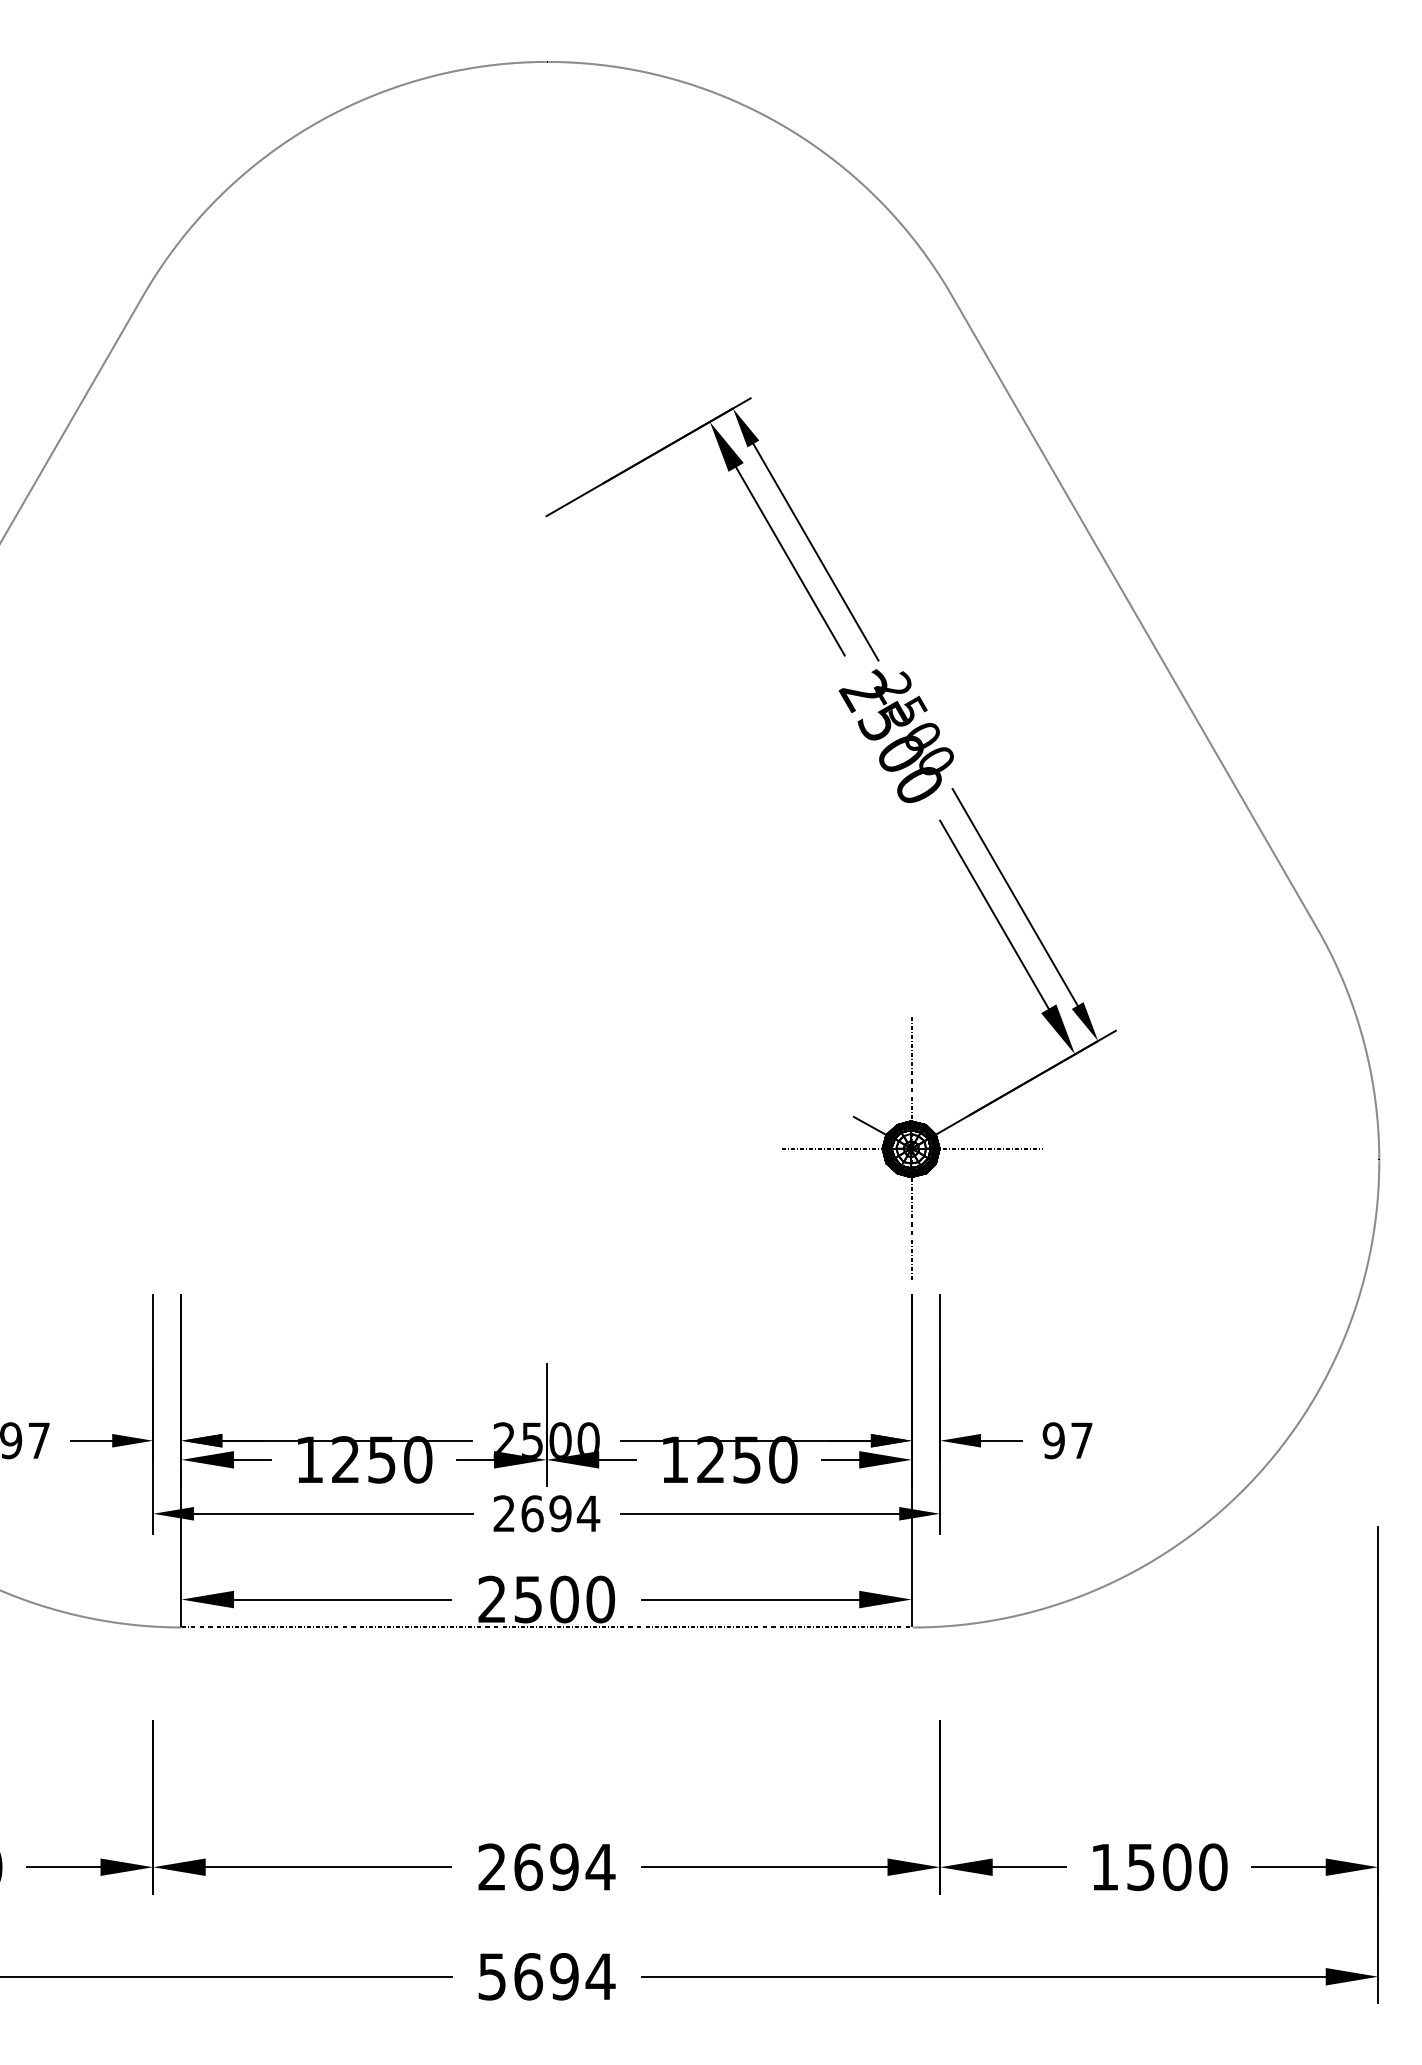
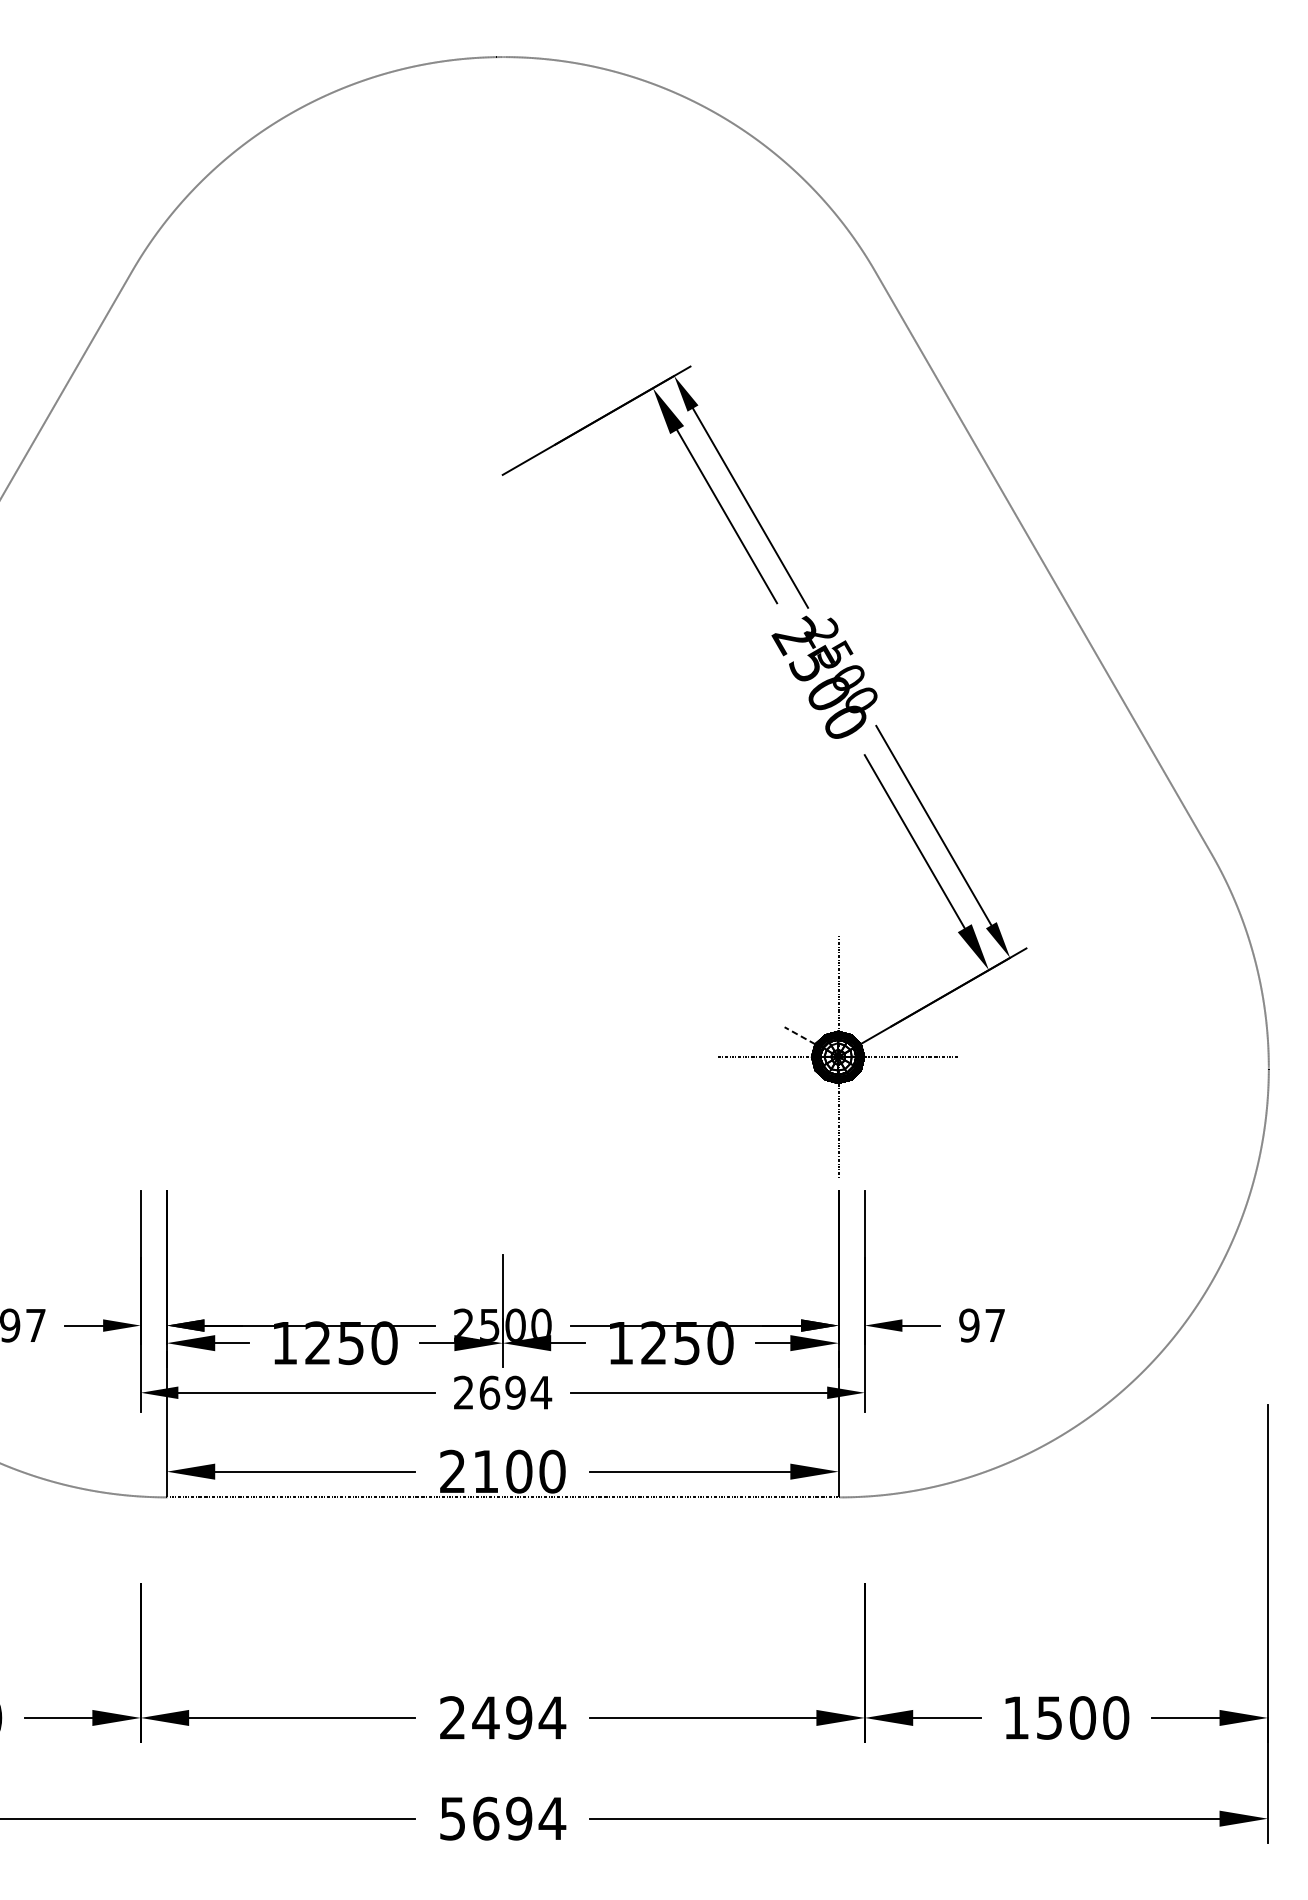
line: (869, 1125) -> (799, 1035), solid -> dashed
text: (527, 1599) -> (485, 1471), 2500 -> 2100
text: (528, 1867) -> (486, 1718), 2694 -> 2494

